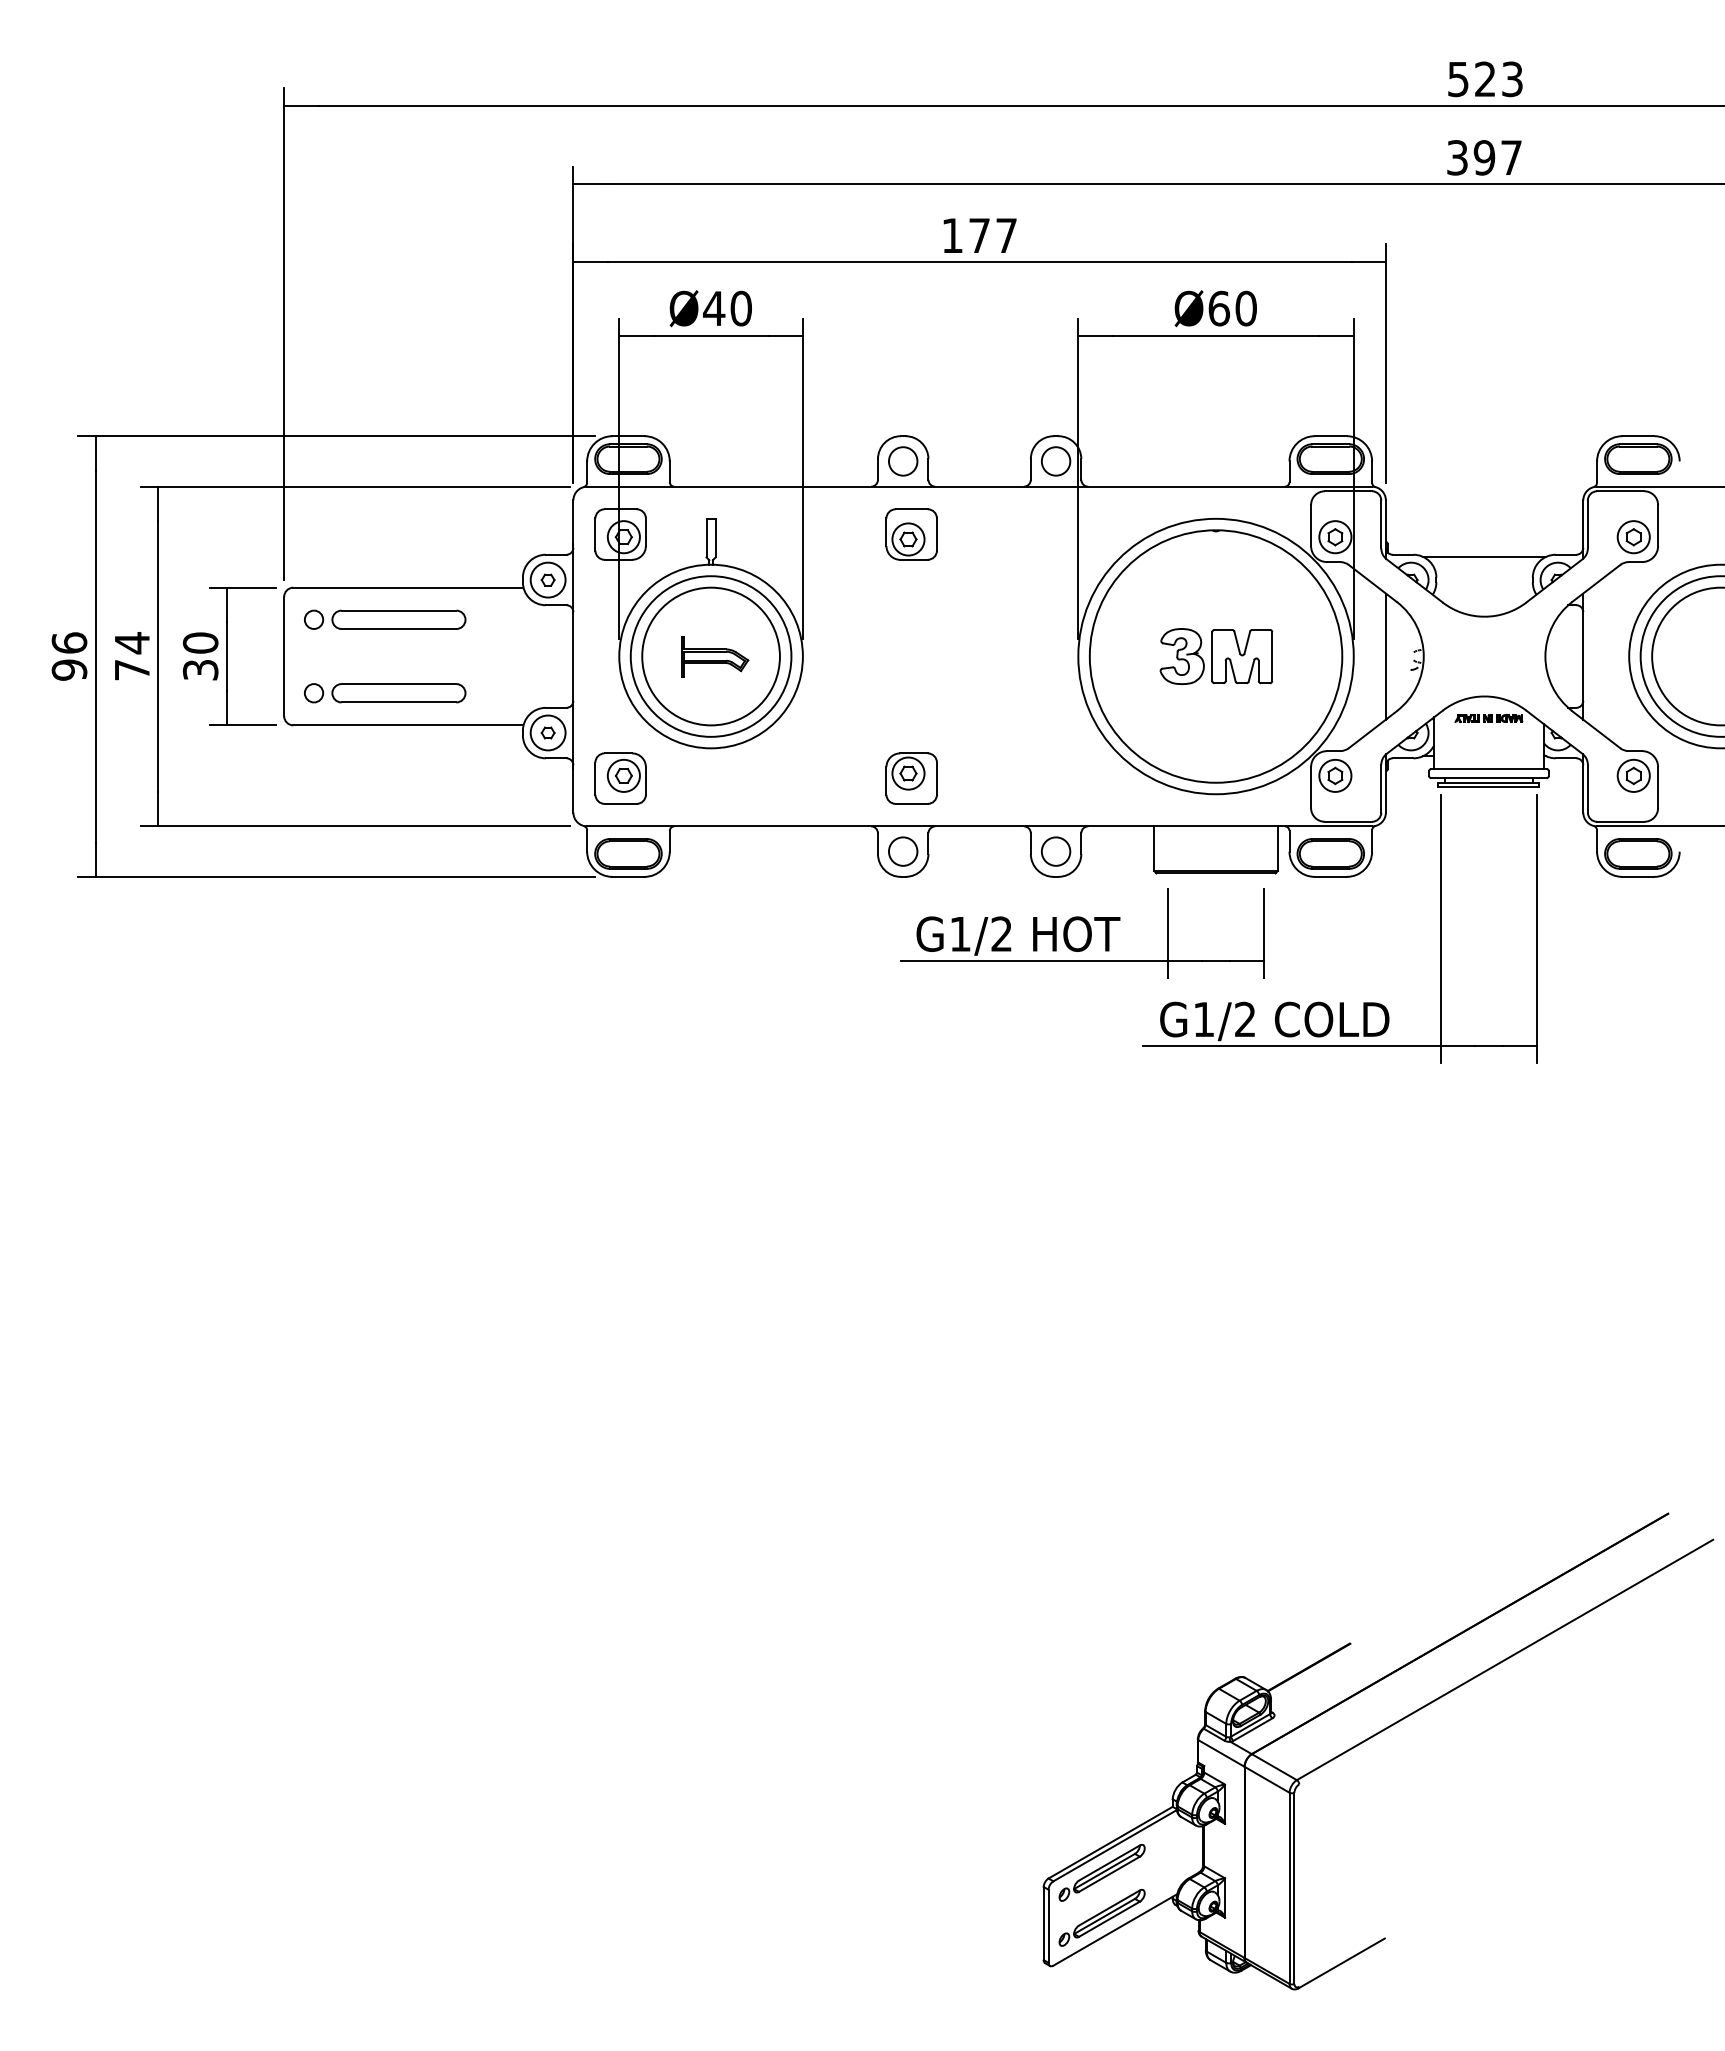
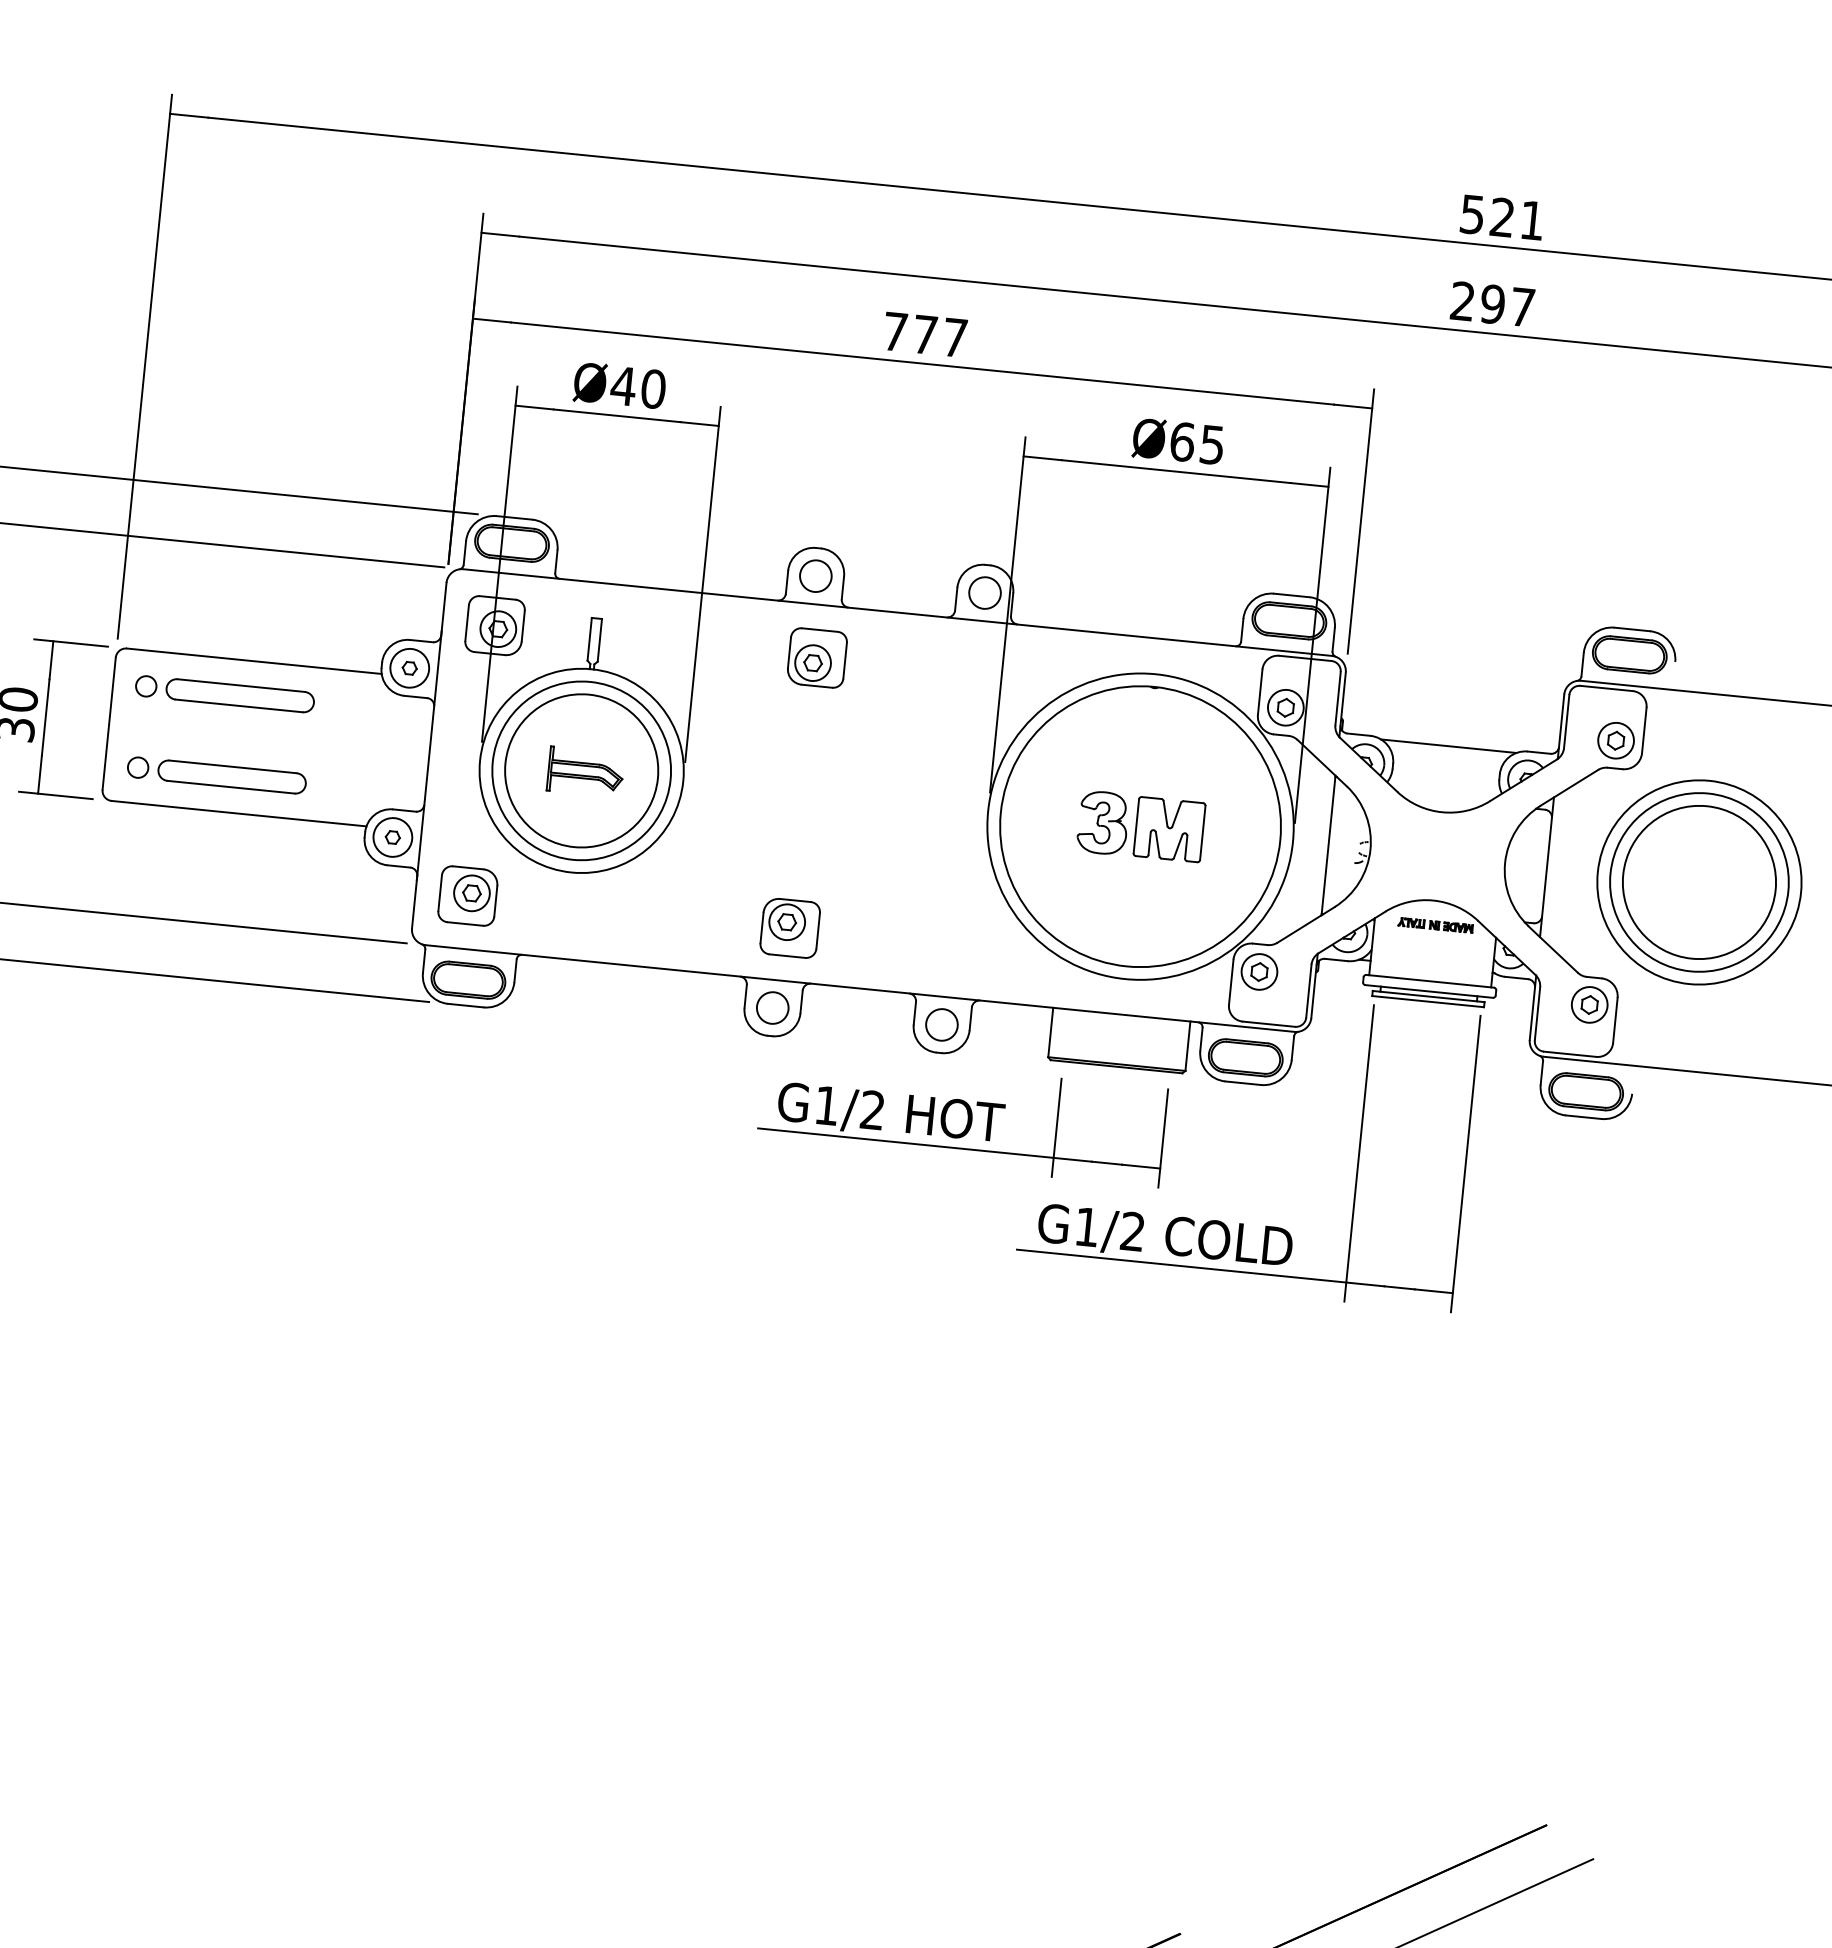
text: (1512, 79) -> (1532, 220), 523 -> 521
text: (1457, 157) -> (1462, 301), 397 -> 297
text: (952, 235) -> (895, 331), 177 -> 777
text: (1245, 308) -> (1211, 444), Ø60 -> Ø65

